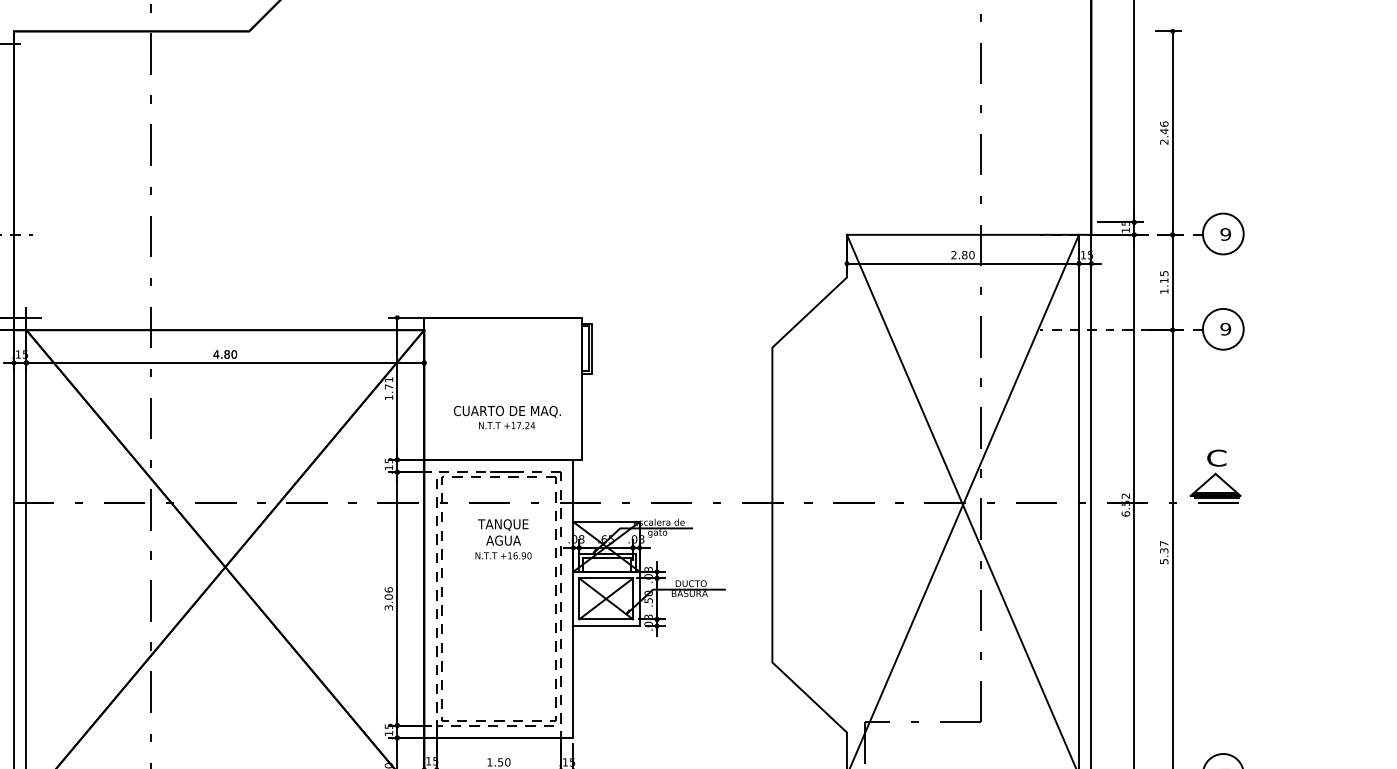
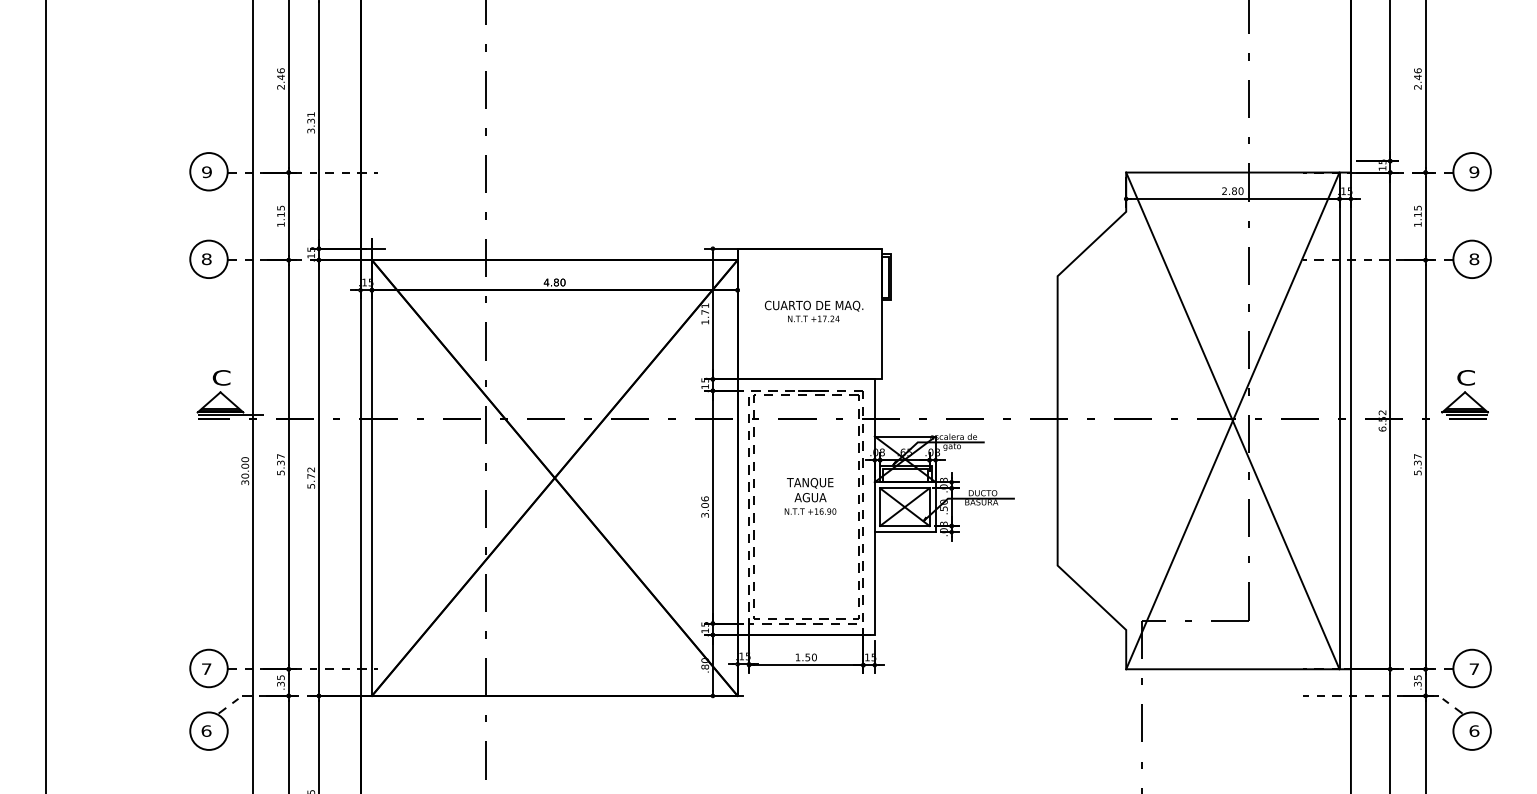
text: (1225, 329) -> (1474, 259), 9 -> 8
text: (506, 417) -> (813, 311), moved
text: (503, 539) -> (810, 496), moved

